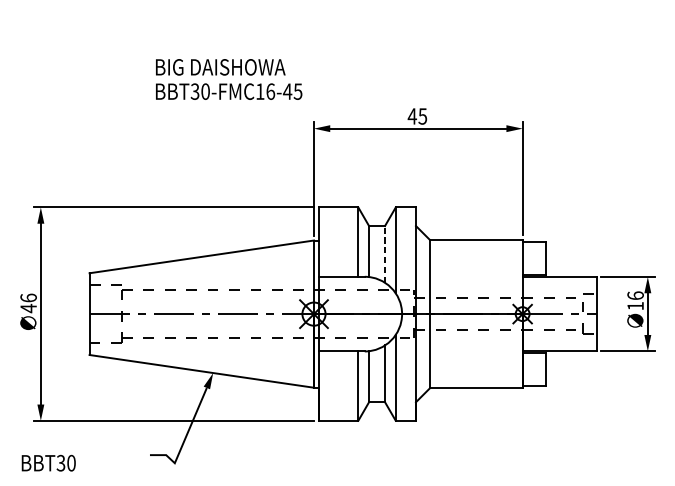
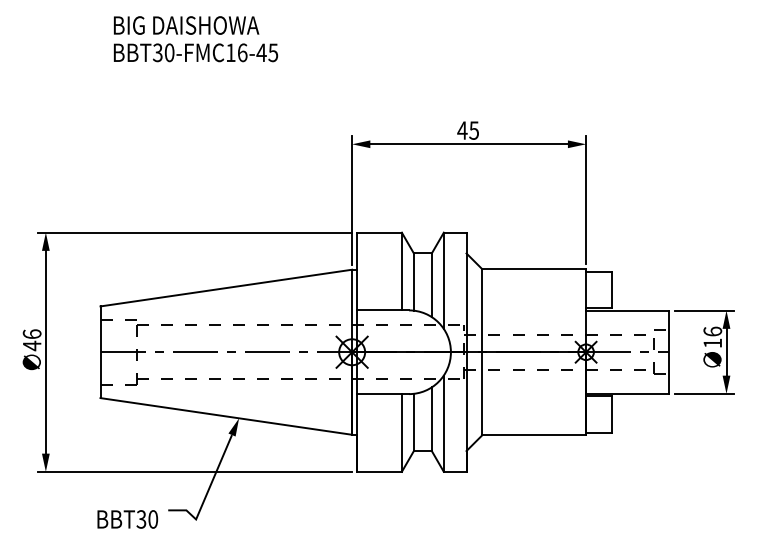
text: (229, 79) -> (196, 39), moved
line: (384, 254) -> (431, 285), dashed -> solid
text: (48, 463) -> (127, 519), moved

